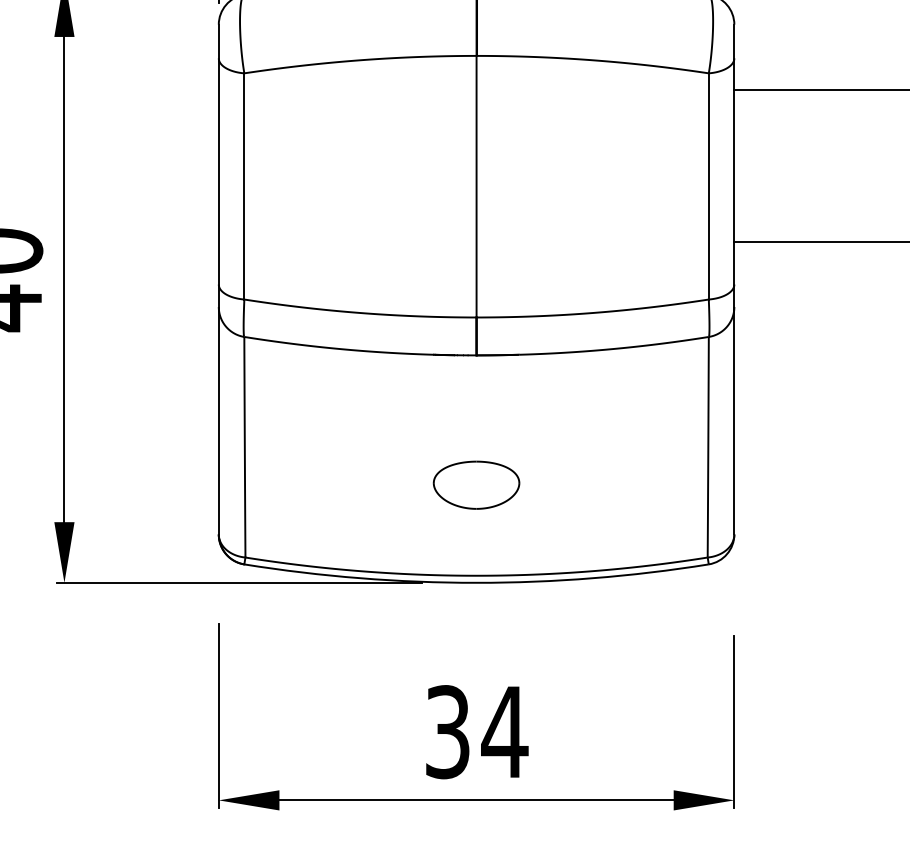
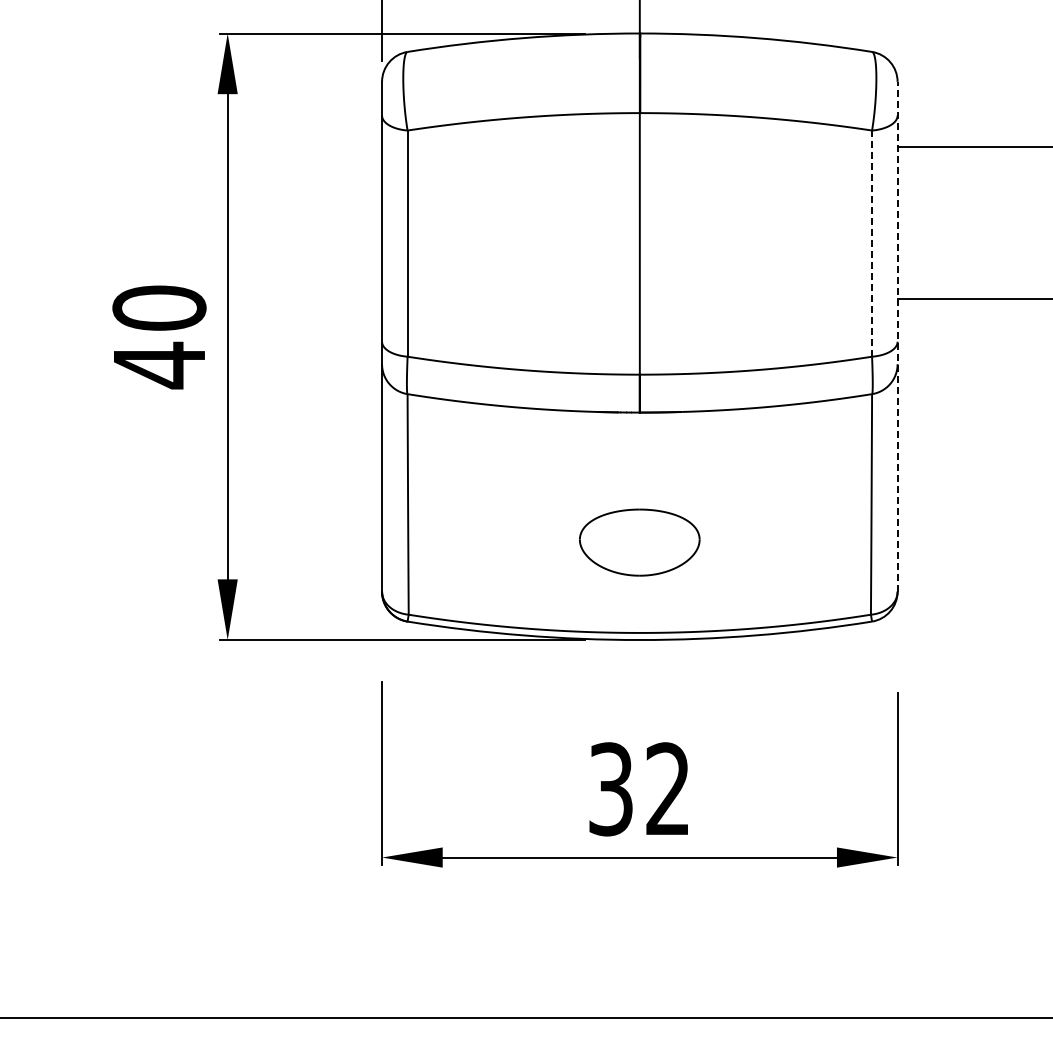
line: (709, 186) -> (872, 243), solid -> dashed
line: (734, 279) -> (897, 336), solid -> dashed
part: (476, 484) -> (639, 541), size x1.4
text: (504, 731) -> (667, 788), 34 -> 32

